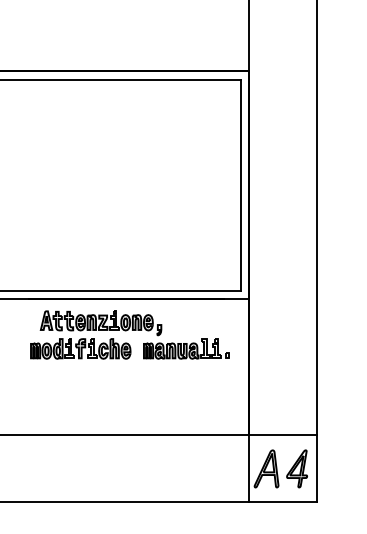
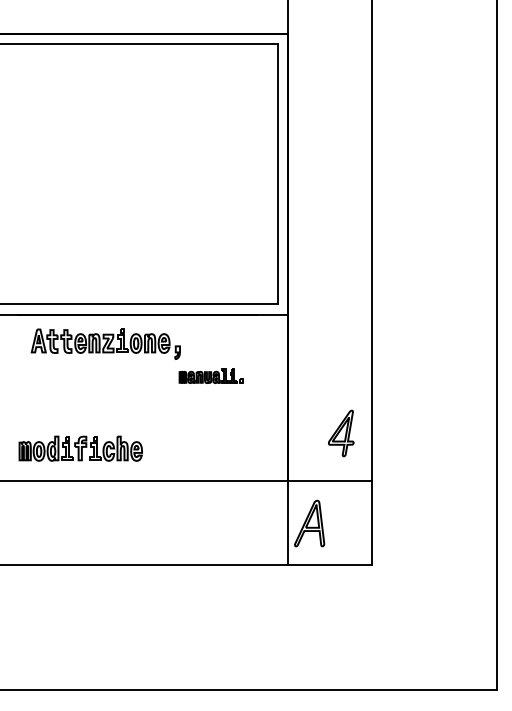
part: (80, 348) -> (80, 448), moved
part: (186, 348) -> (210, 375), size x0.6
part: (297, 468) -> (341, 433), moved

